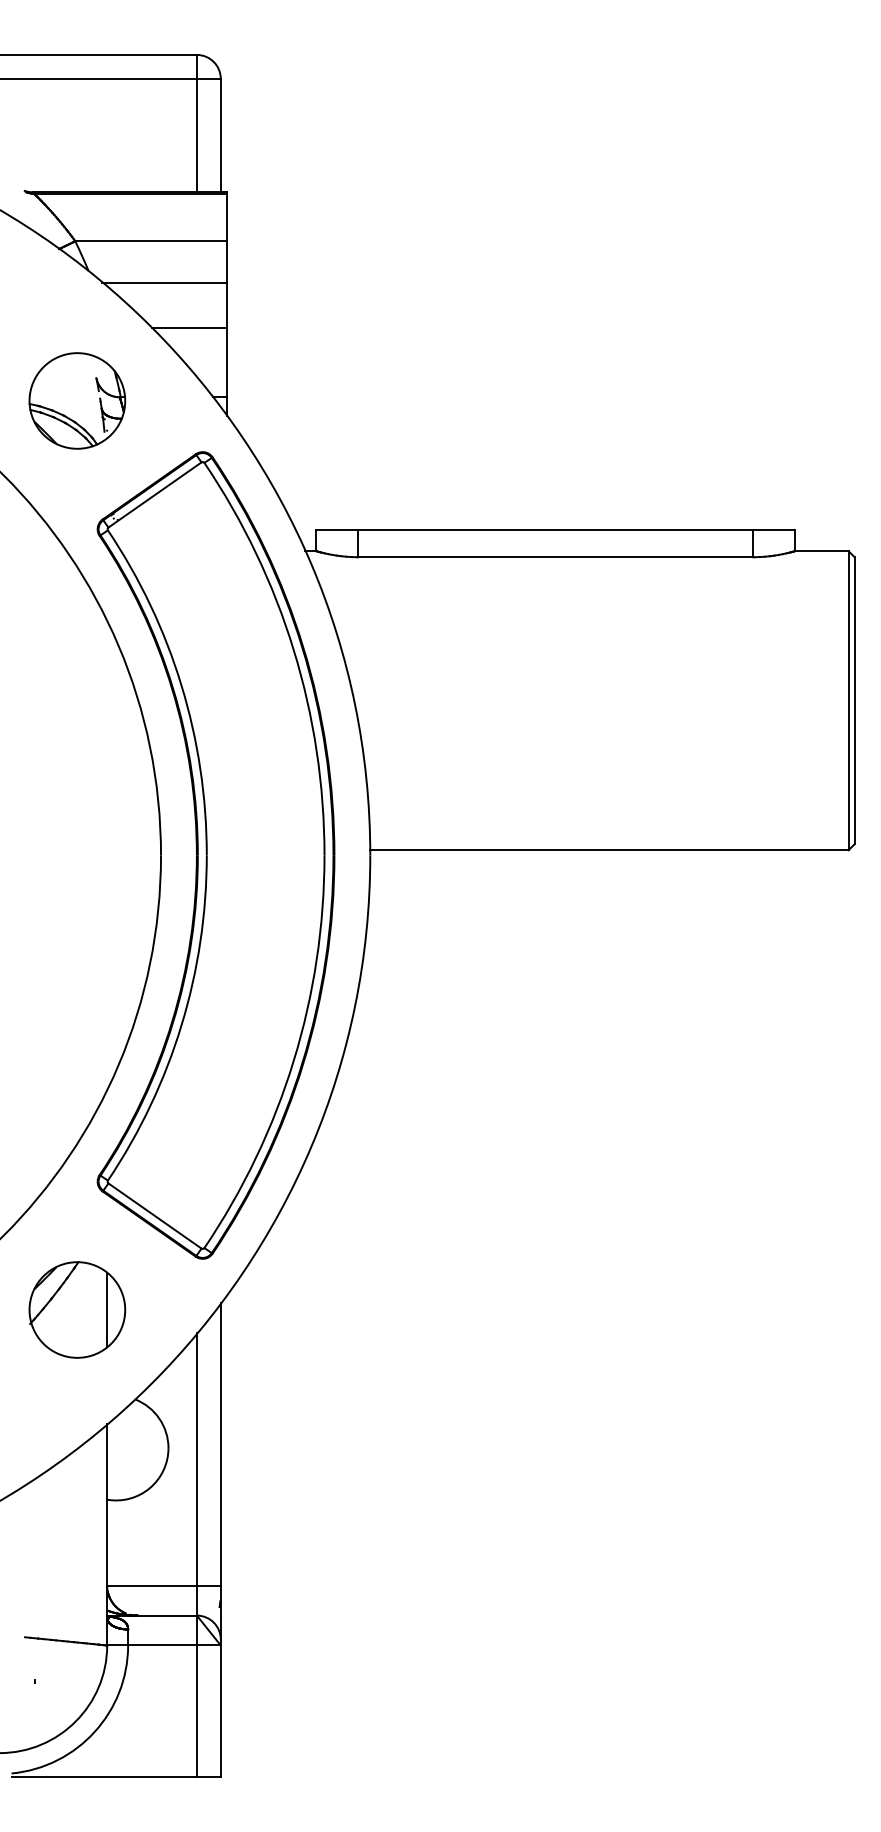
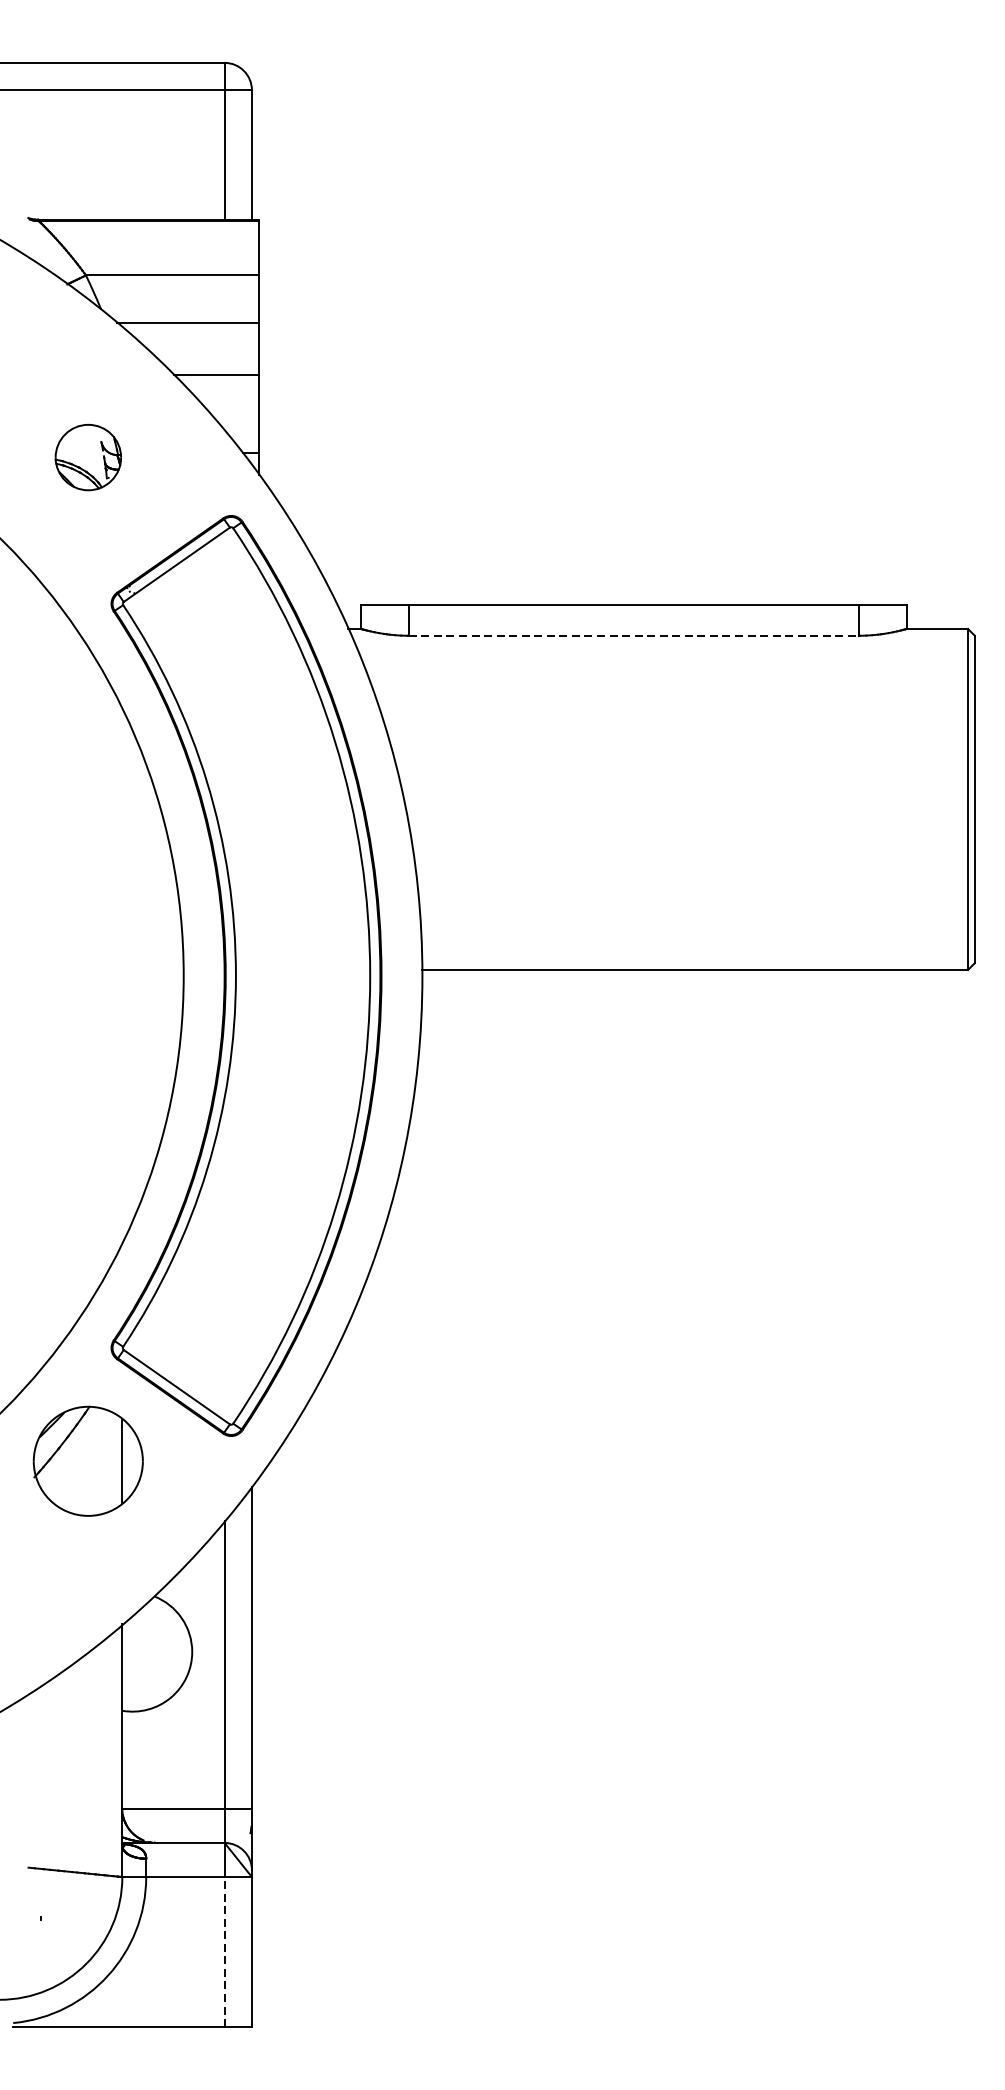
part: (77, 400) -> (88, 457), size x0.6
line: (556, 557) -> (634, 636), solid -> dashed
part: (77, 1309) -> (88, 1460), moved
line: (196, 1711) -> (224, 1952), solid -> dashed

